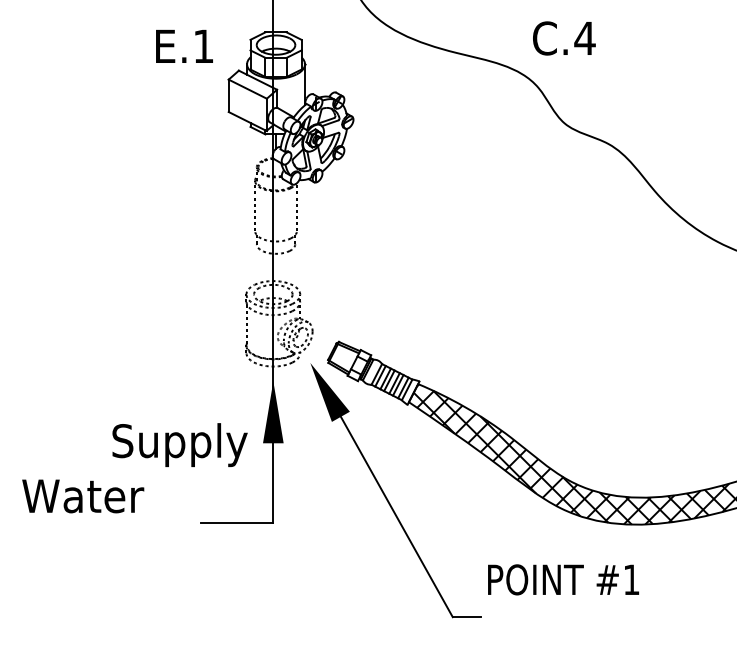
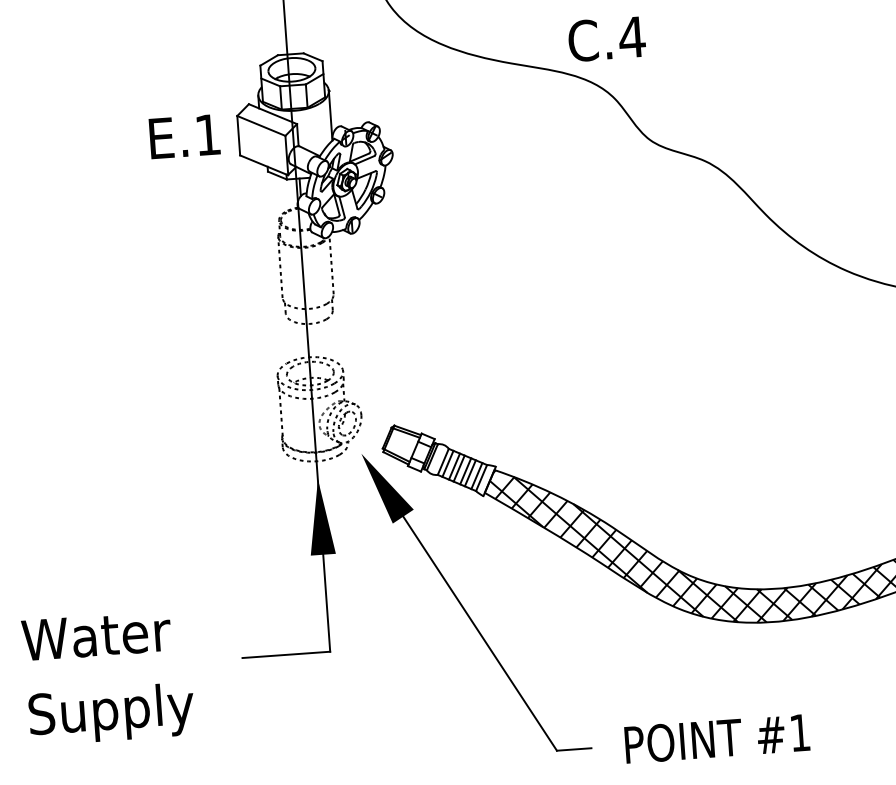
text: (564, 38) -> (607, 39), moved
text: (184, 46) -> (184, 136), moved
text: (179, 444) -> (111, 713), moved
text: (563, 579) -> (717, 738), moved

